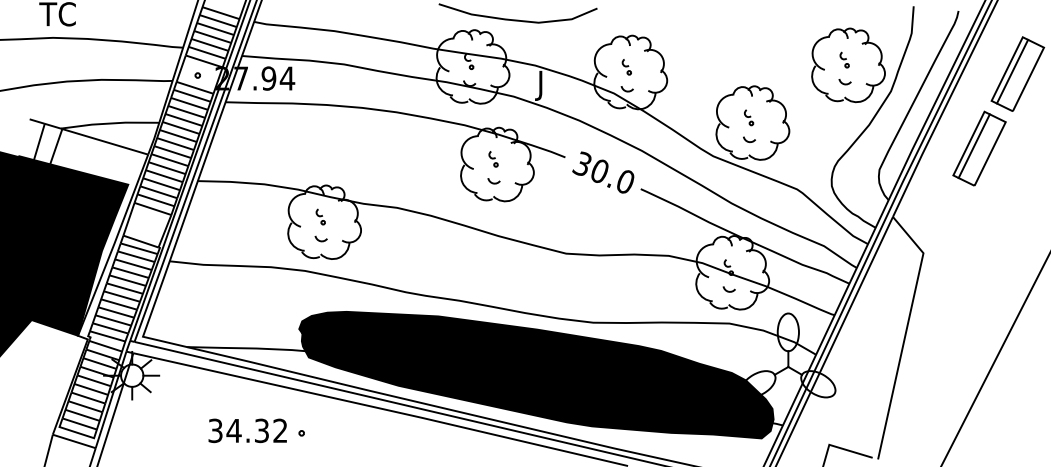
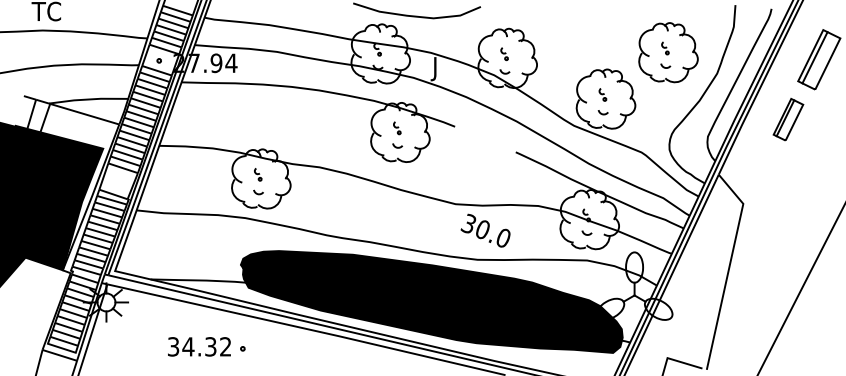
part: (848, 65) -> (668, 52), moved
part: (979, 148) -> (788, 119), size x0.7
text: (603, 172) -> (485, 230), moved

